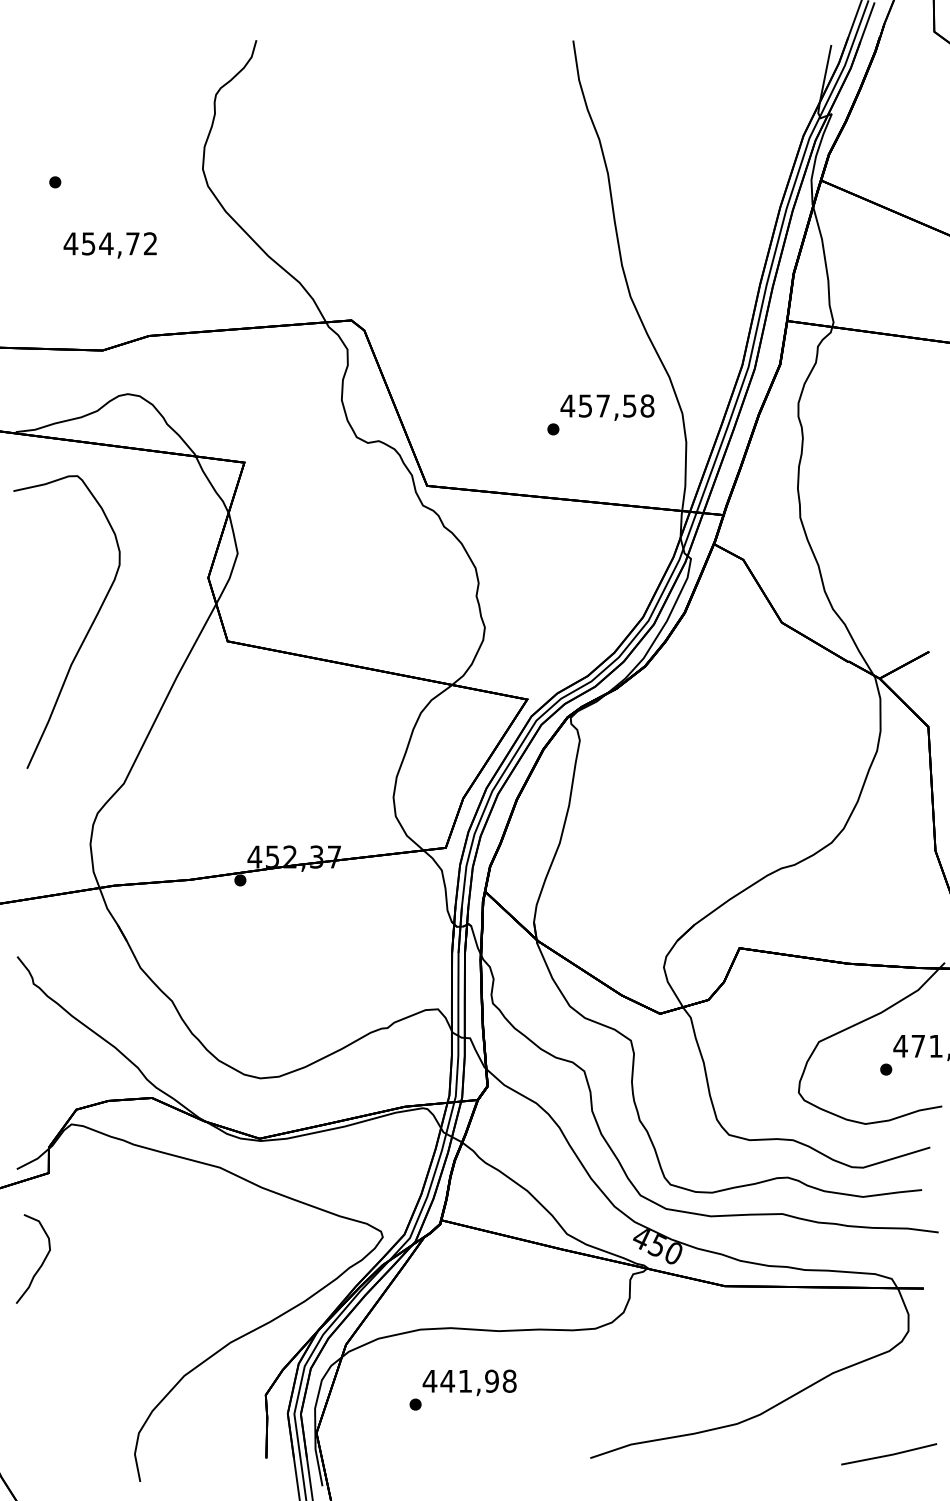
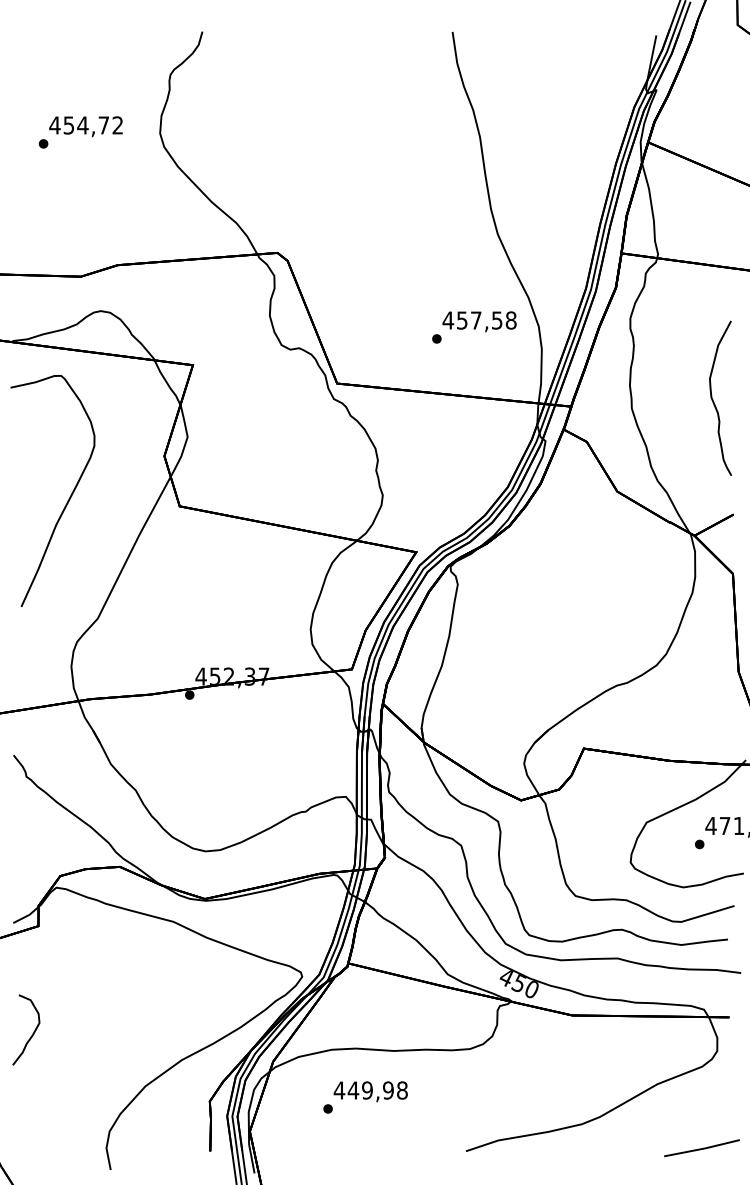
text: (109, 245) -> (85, 126), moved
part: (904, 508) -> (714, 401), added
part: (41, 1263) -> (32, 1033), moved
text: (465, 1381) -> (367, 1090), 441,98 -> 449,98

